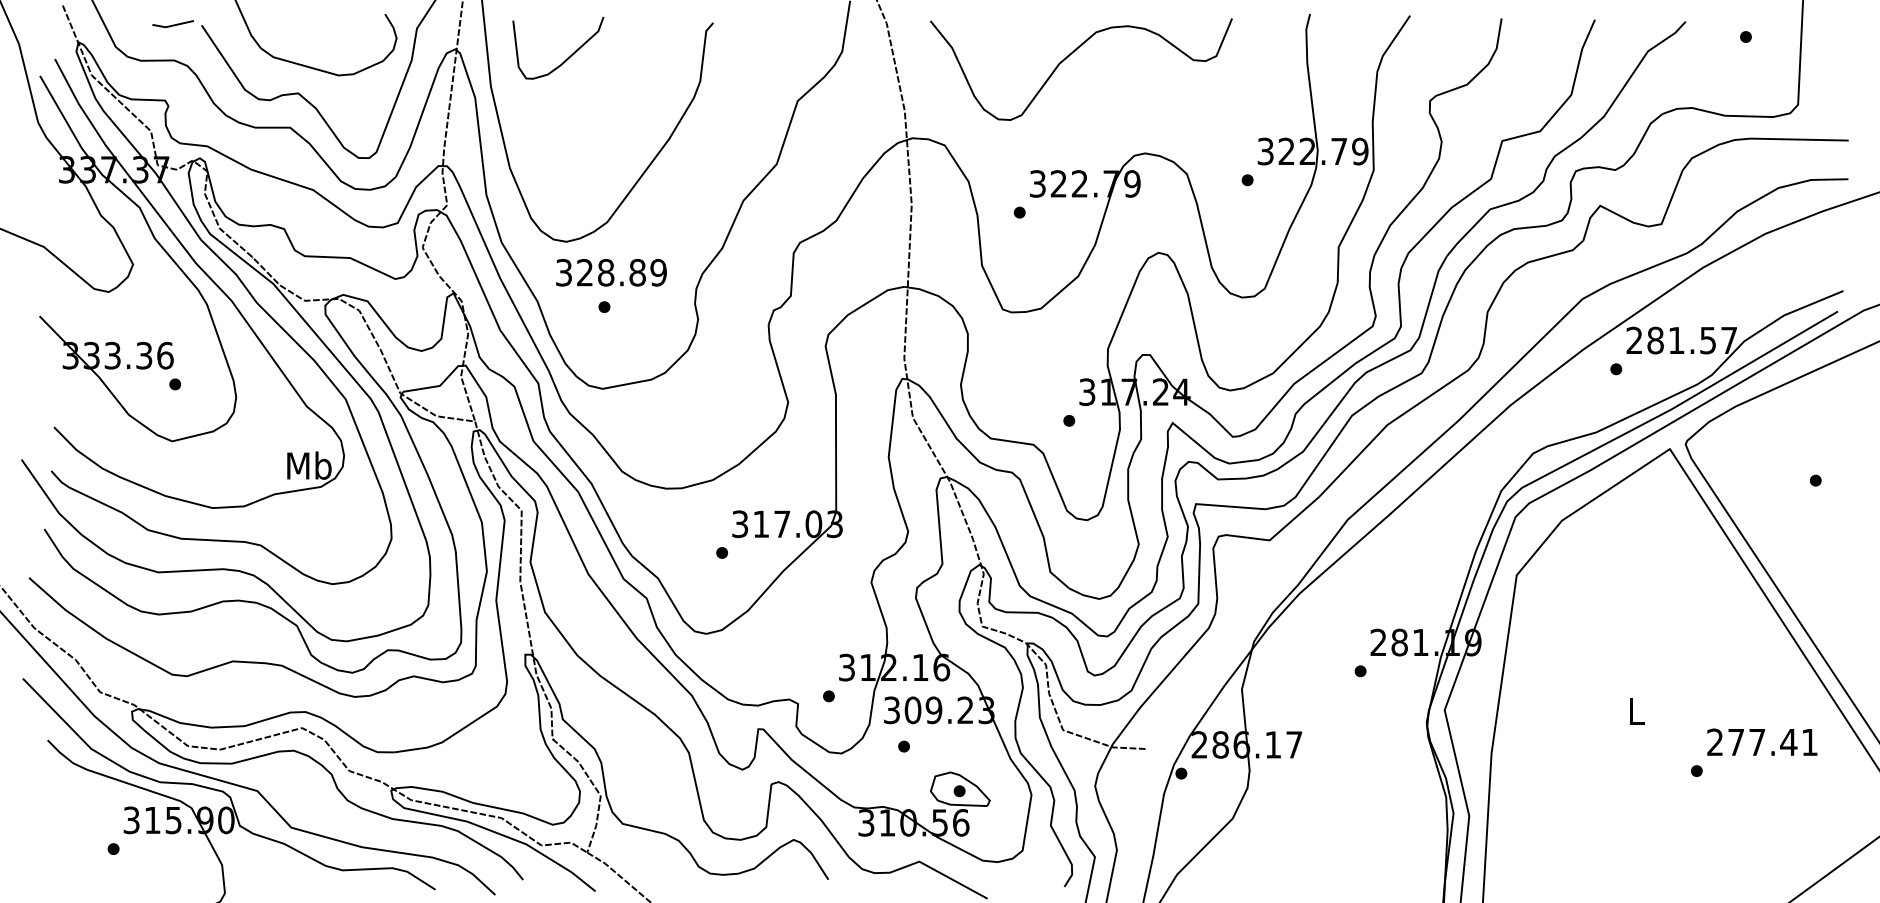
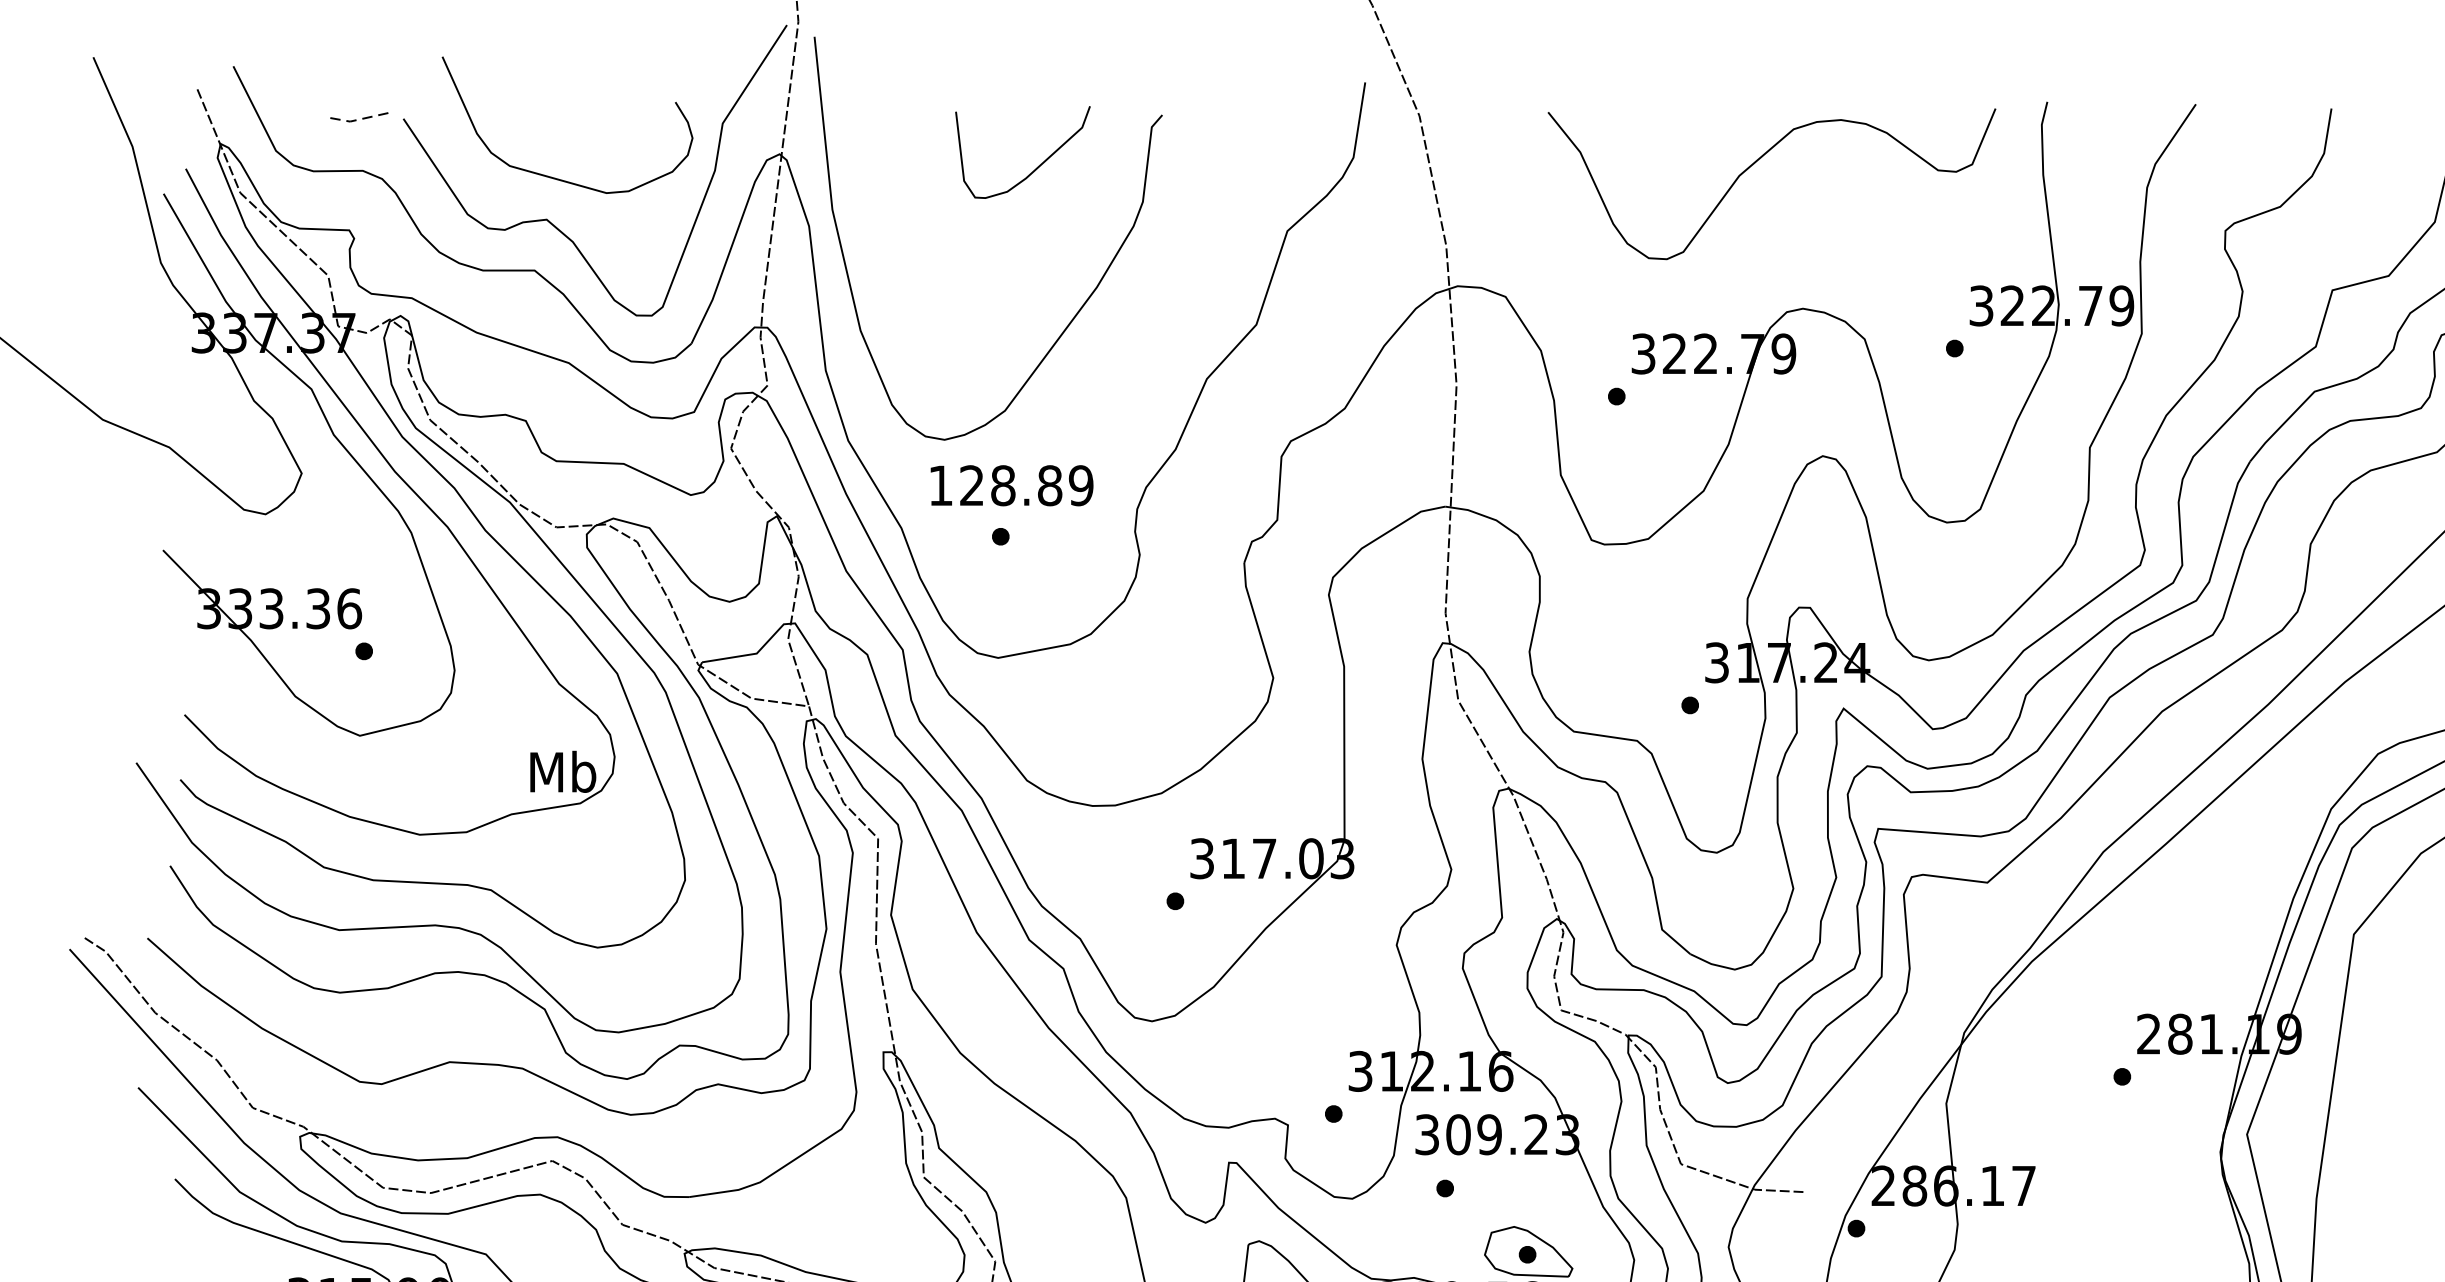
line: (172, 25) -> (360, 118), solid -> dashed
curve: (1069, 56) -> (1754, 164), moved
curve: (567, 57) -> (1036, 166), moved
text: (563, 272) -> (940, 485), 328.89 -> 128.89

